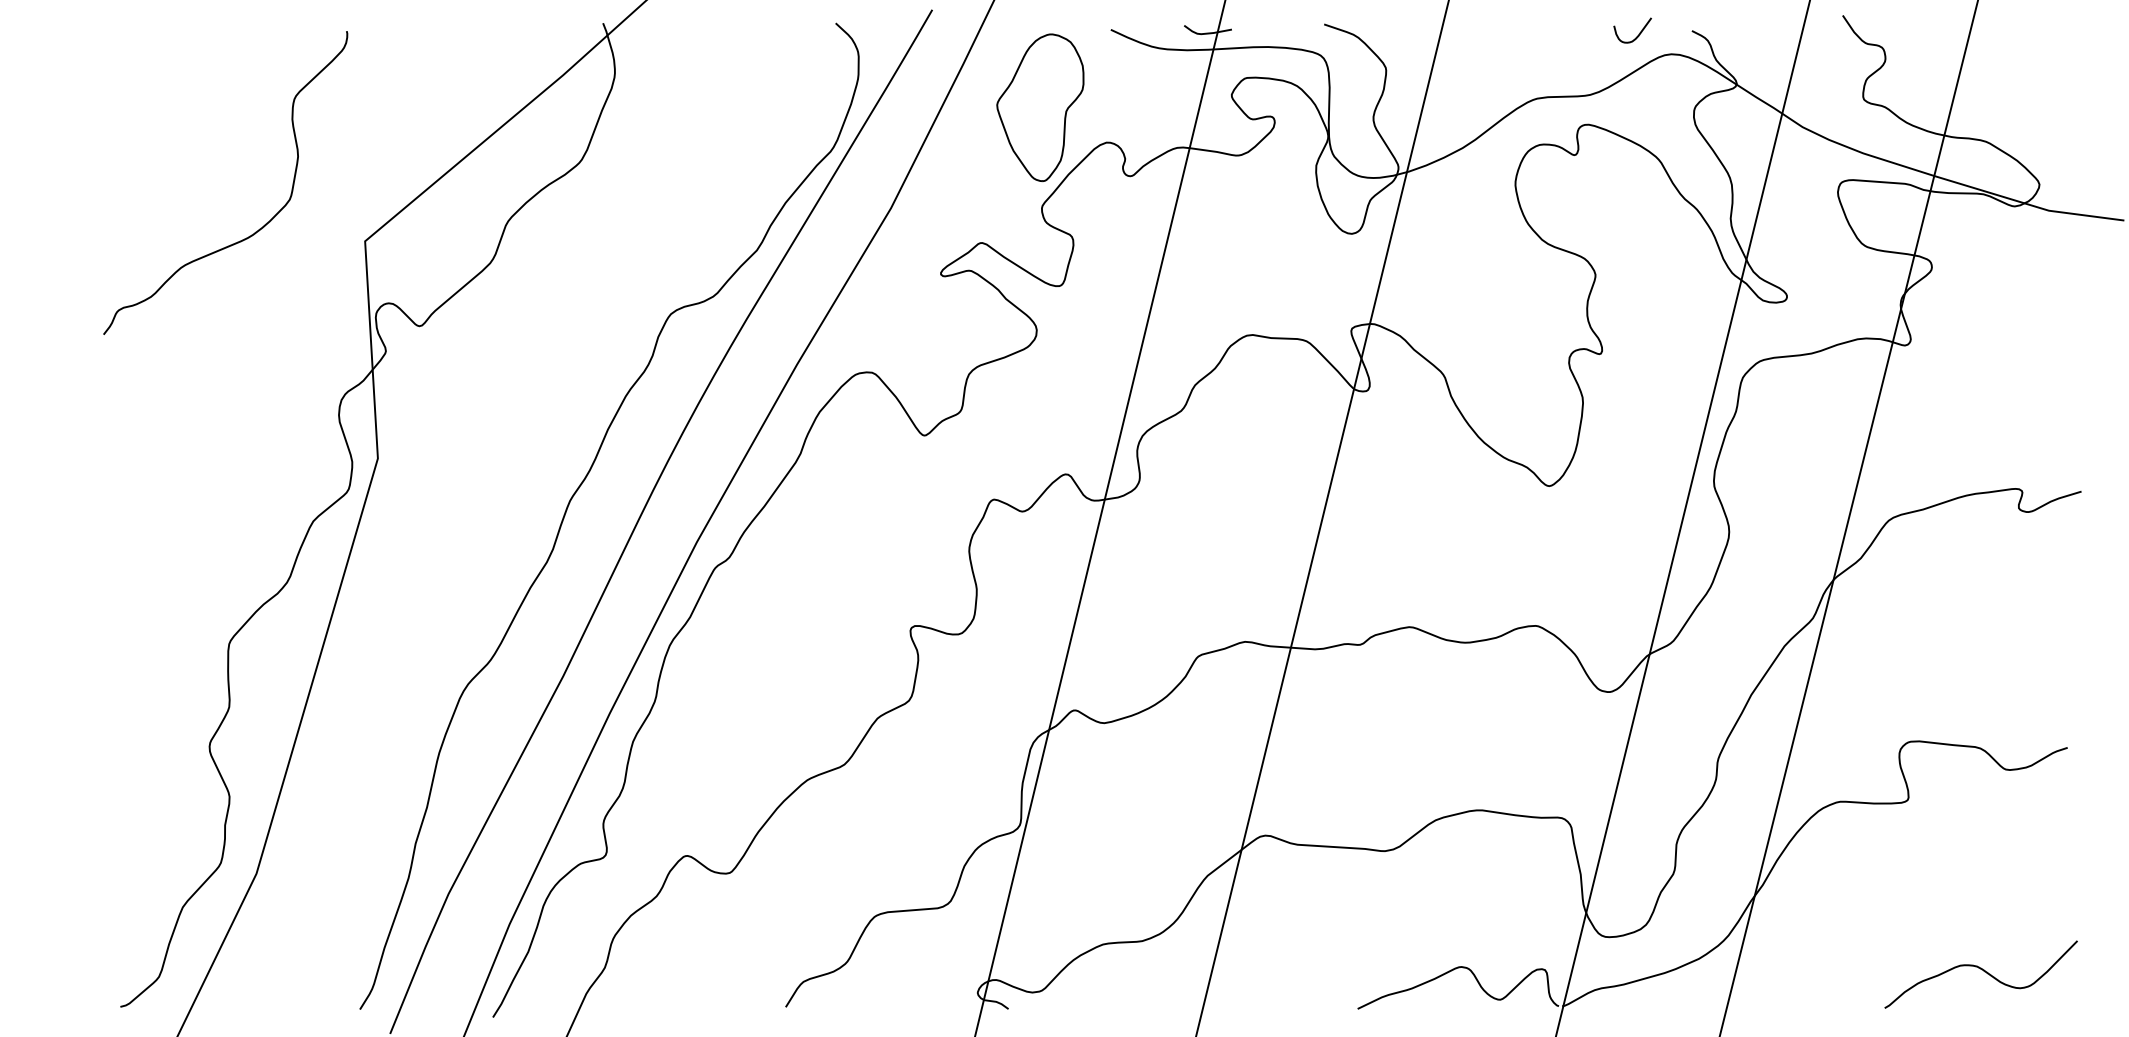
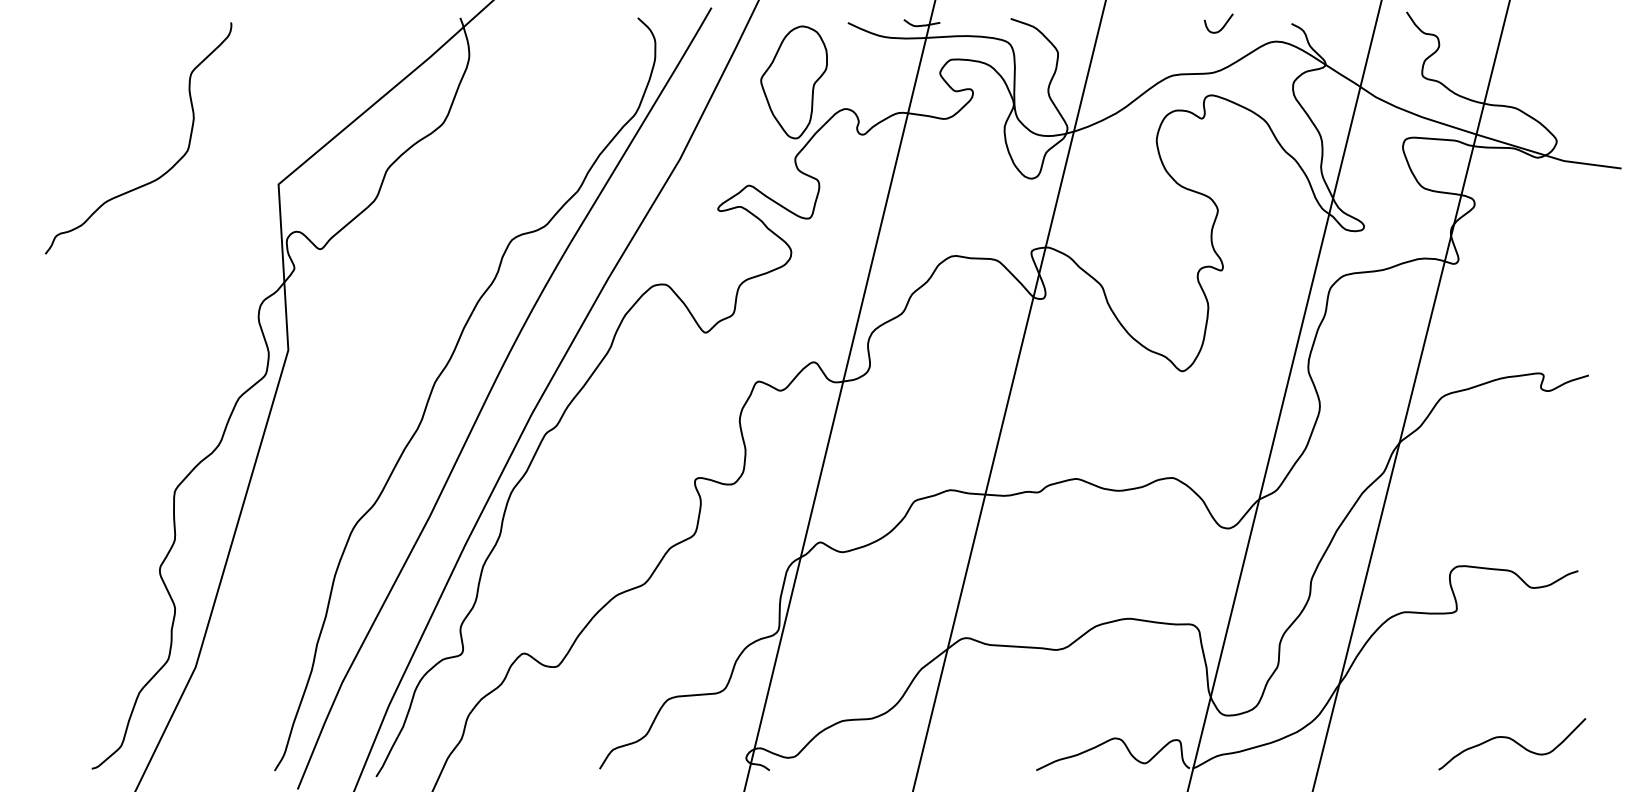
curve: (1637, 35) -> (1222, 27), moved
curve: (259, 228) -> (164, 173), moved

